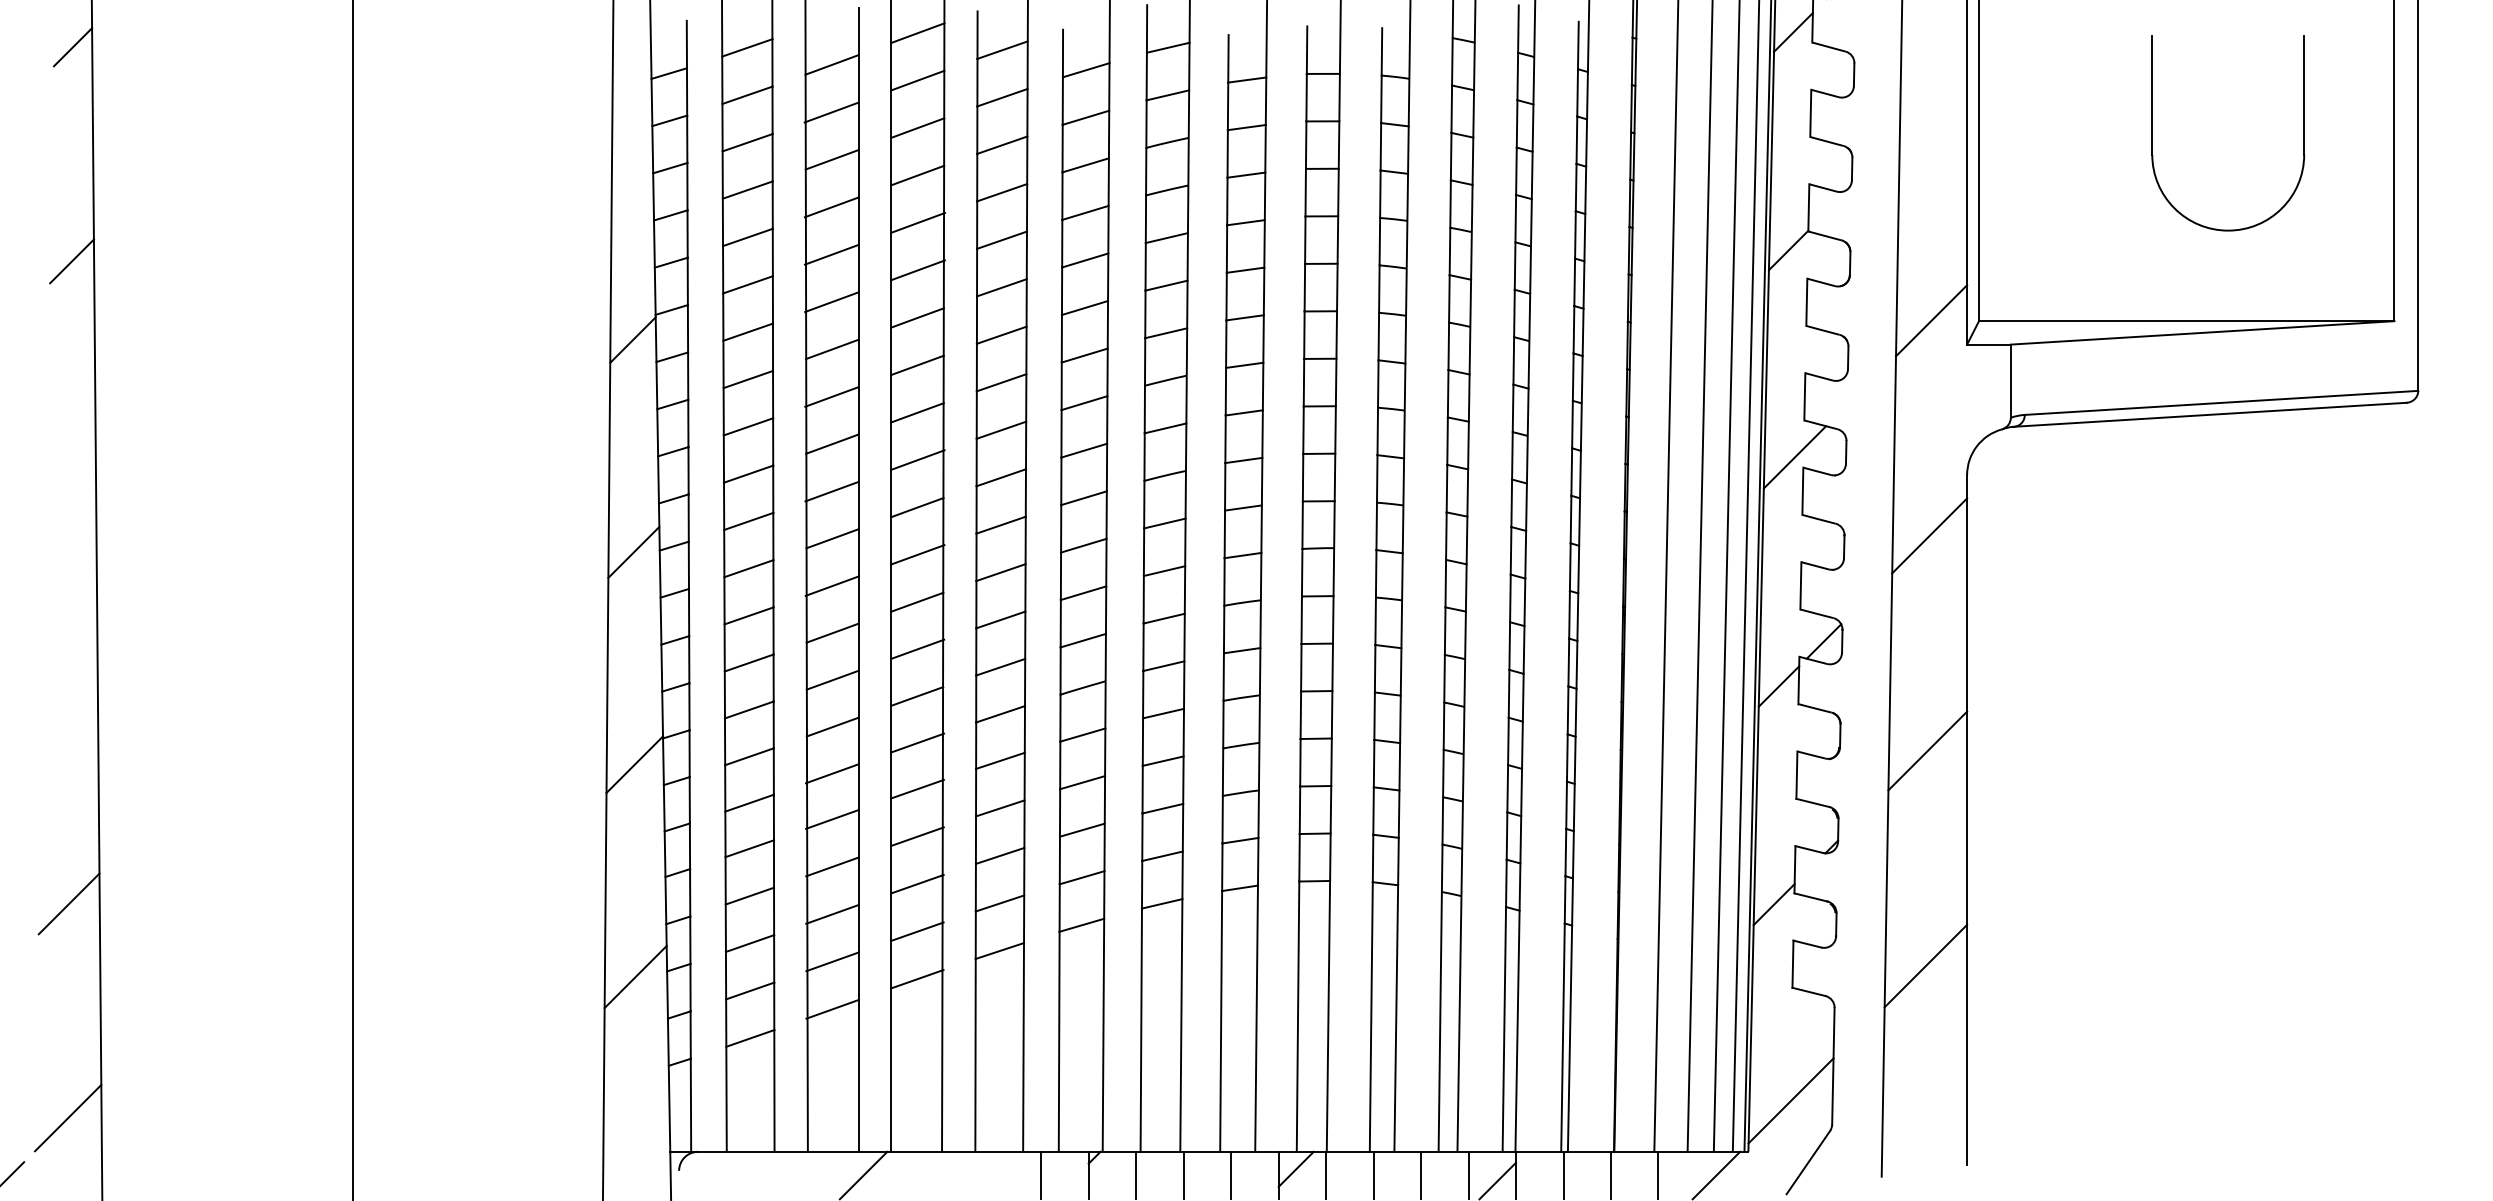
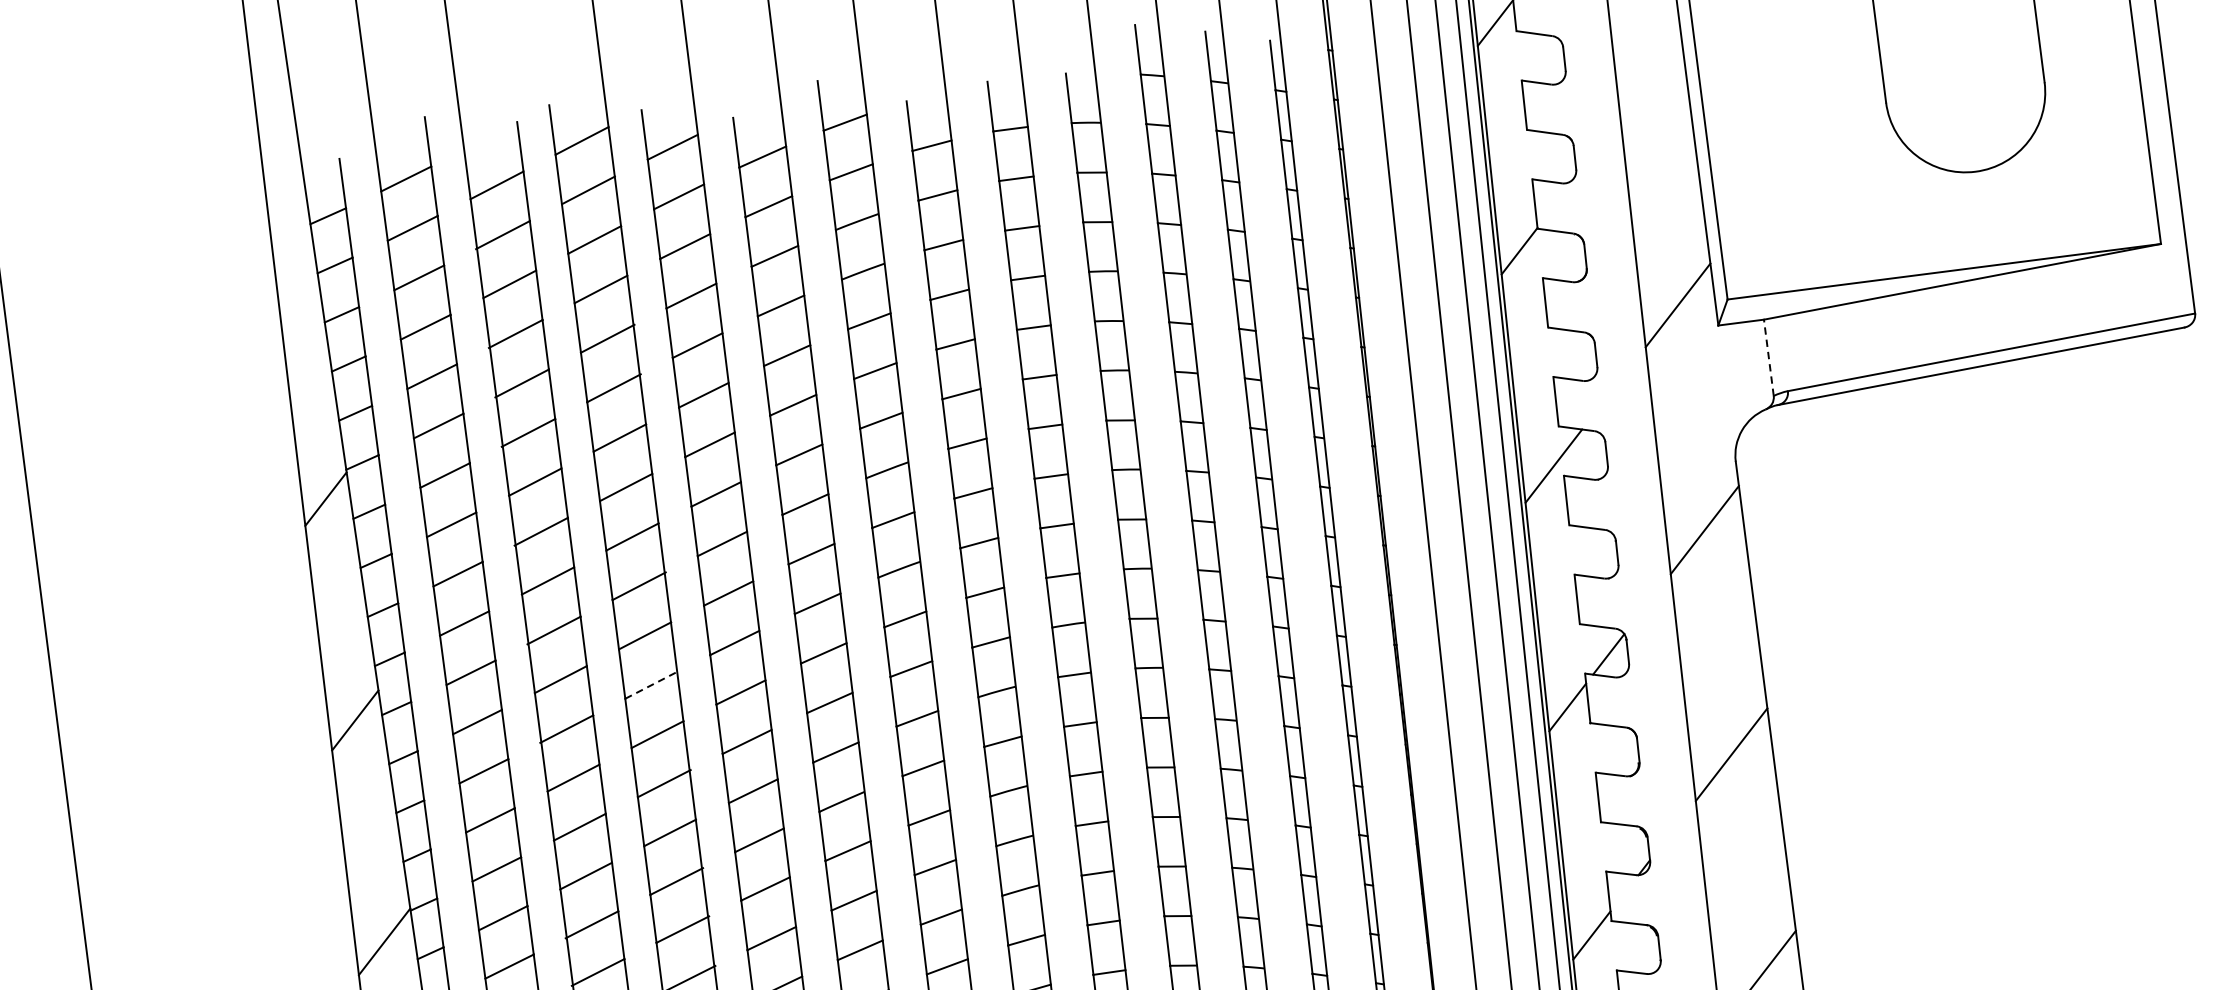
line: (2010, 381) -> (1768, 358), solid -> dashed
line: (918, 554) -> (652, 684), solid -> dashed

